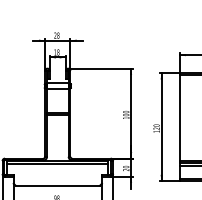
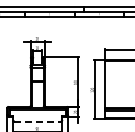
line: (59, 185) -> (38, 121), solid -> dashed

